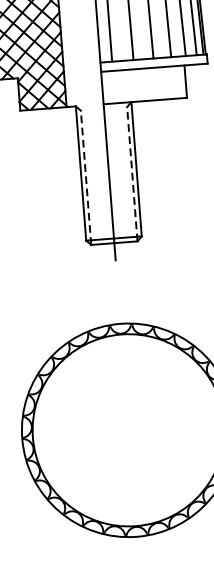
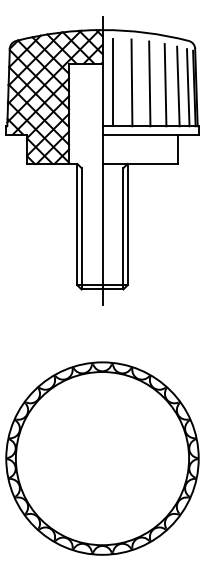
line: (132, 173) -> (123, 228), dashed -> solid
line: (85, 177) -> (81, 228), dashed -> solid

